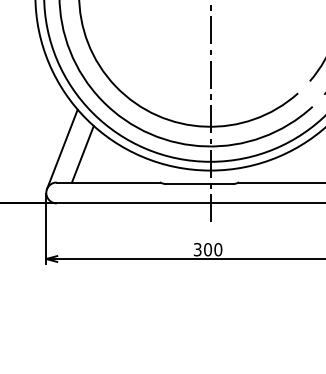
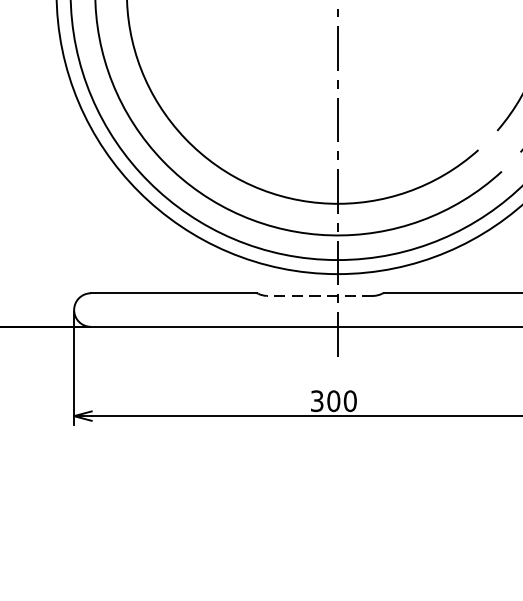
line: (62, 149) -> (100, 240), removed
line: (82, 154) -> (132, 248), removed
line: (199, 184) -> (320, 296), solid -> dashed

